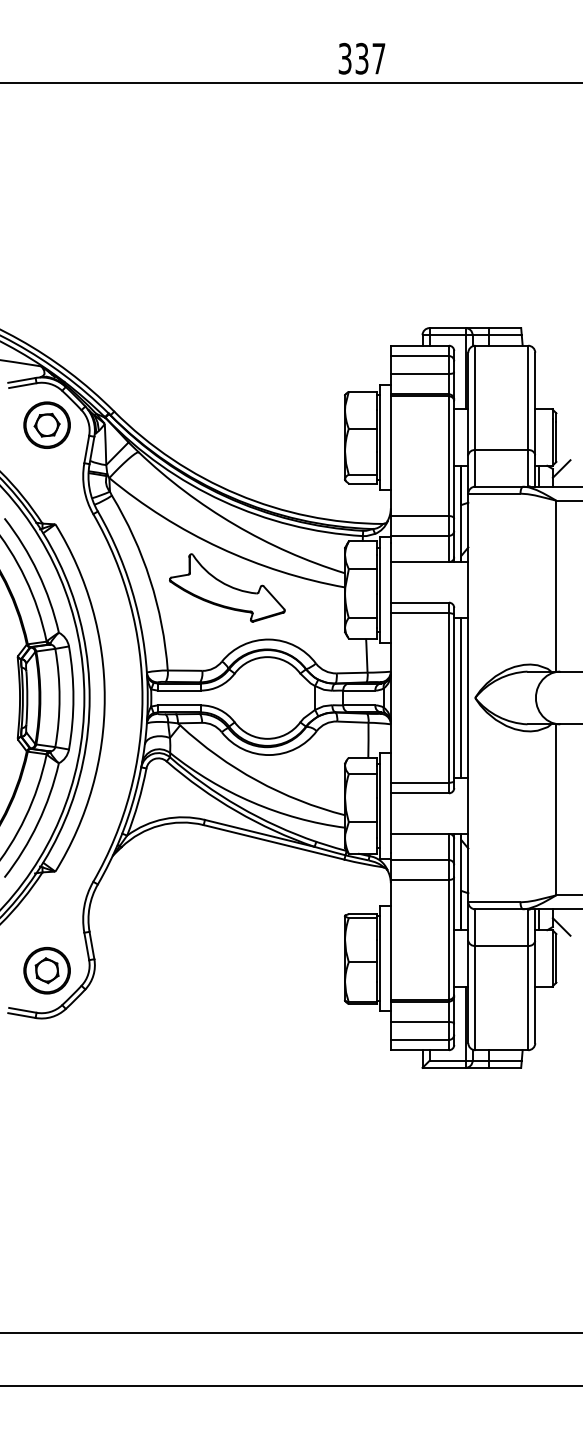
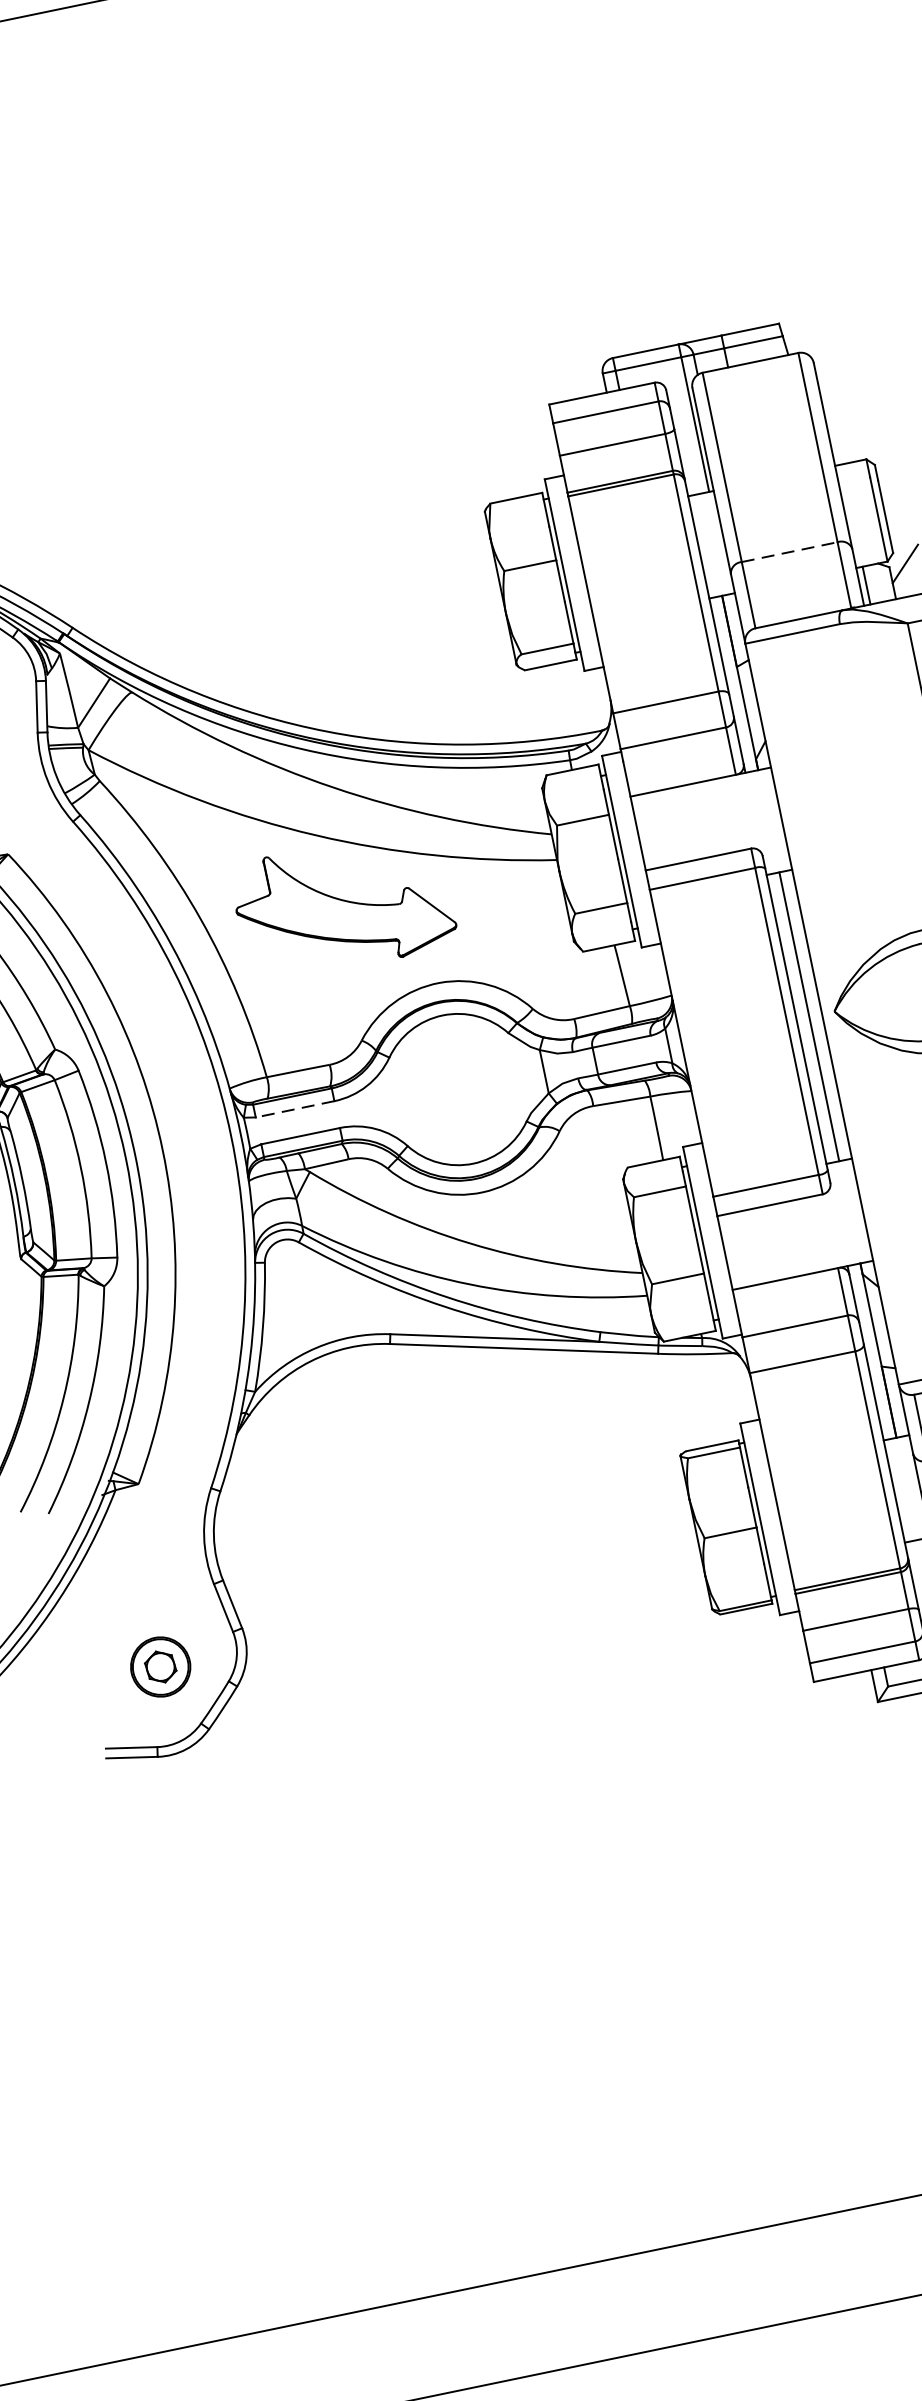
line: (502, 450) -> (791, 552), solid -> dashed
line: (179, 690) -> (295, 1109), solid -> dashed
part: (46, 970) -> (159, 1666), size x0.7

